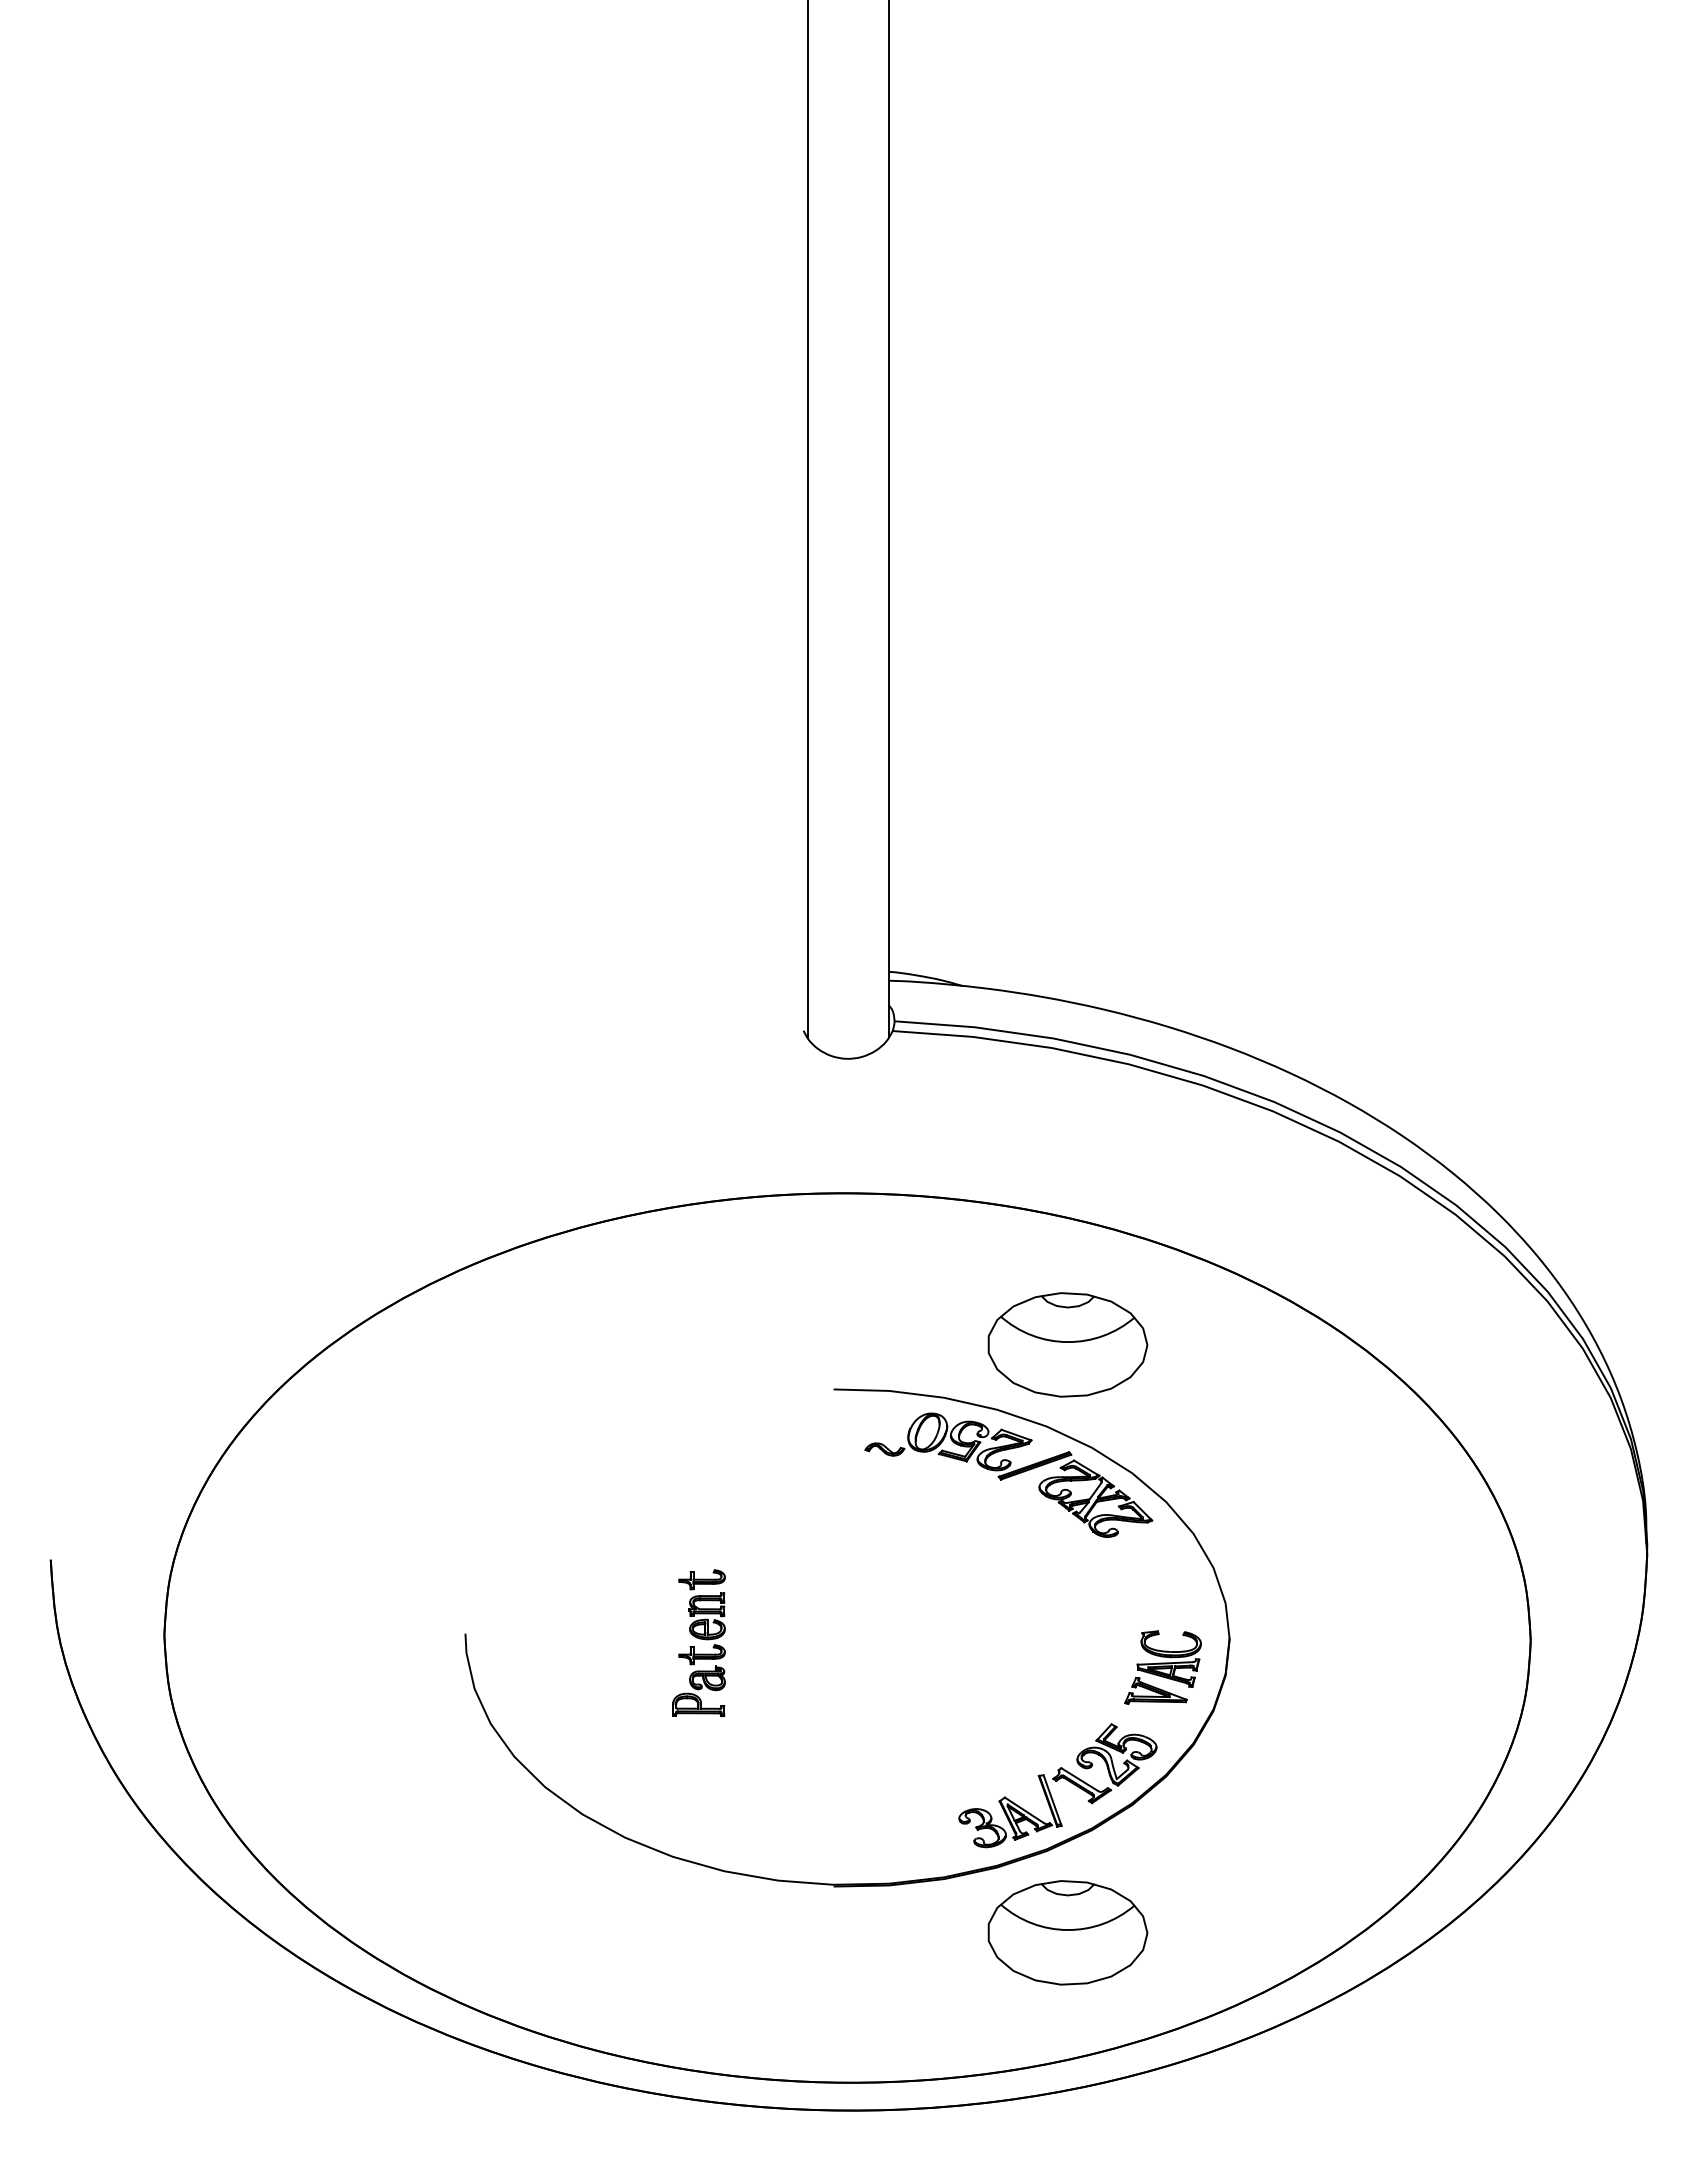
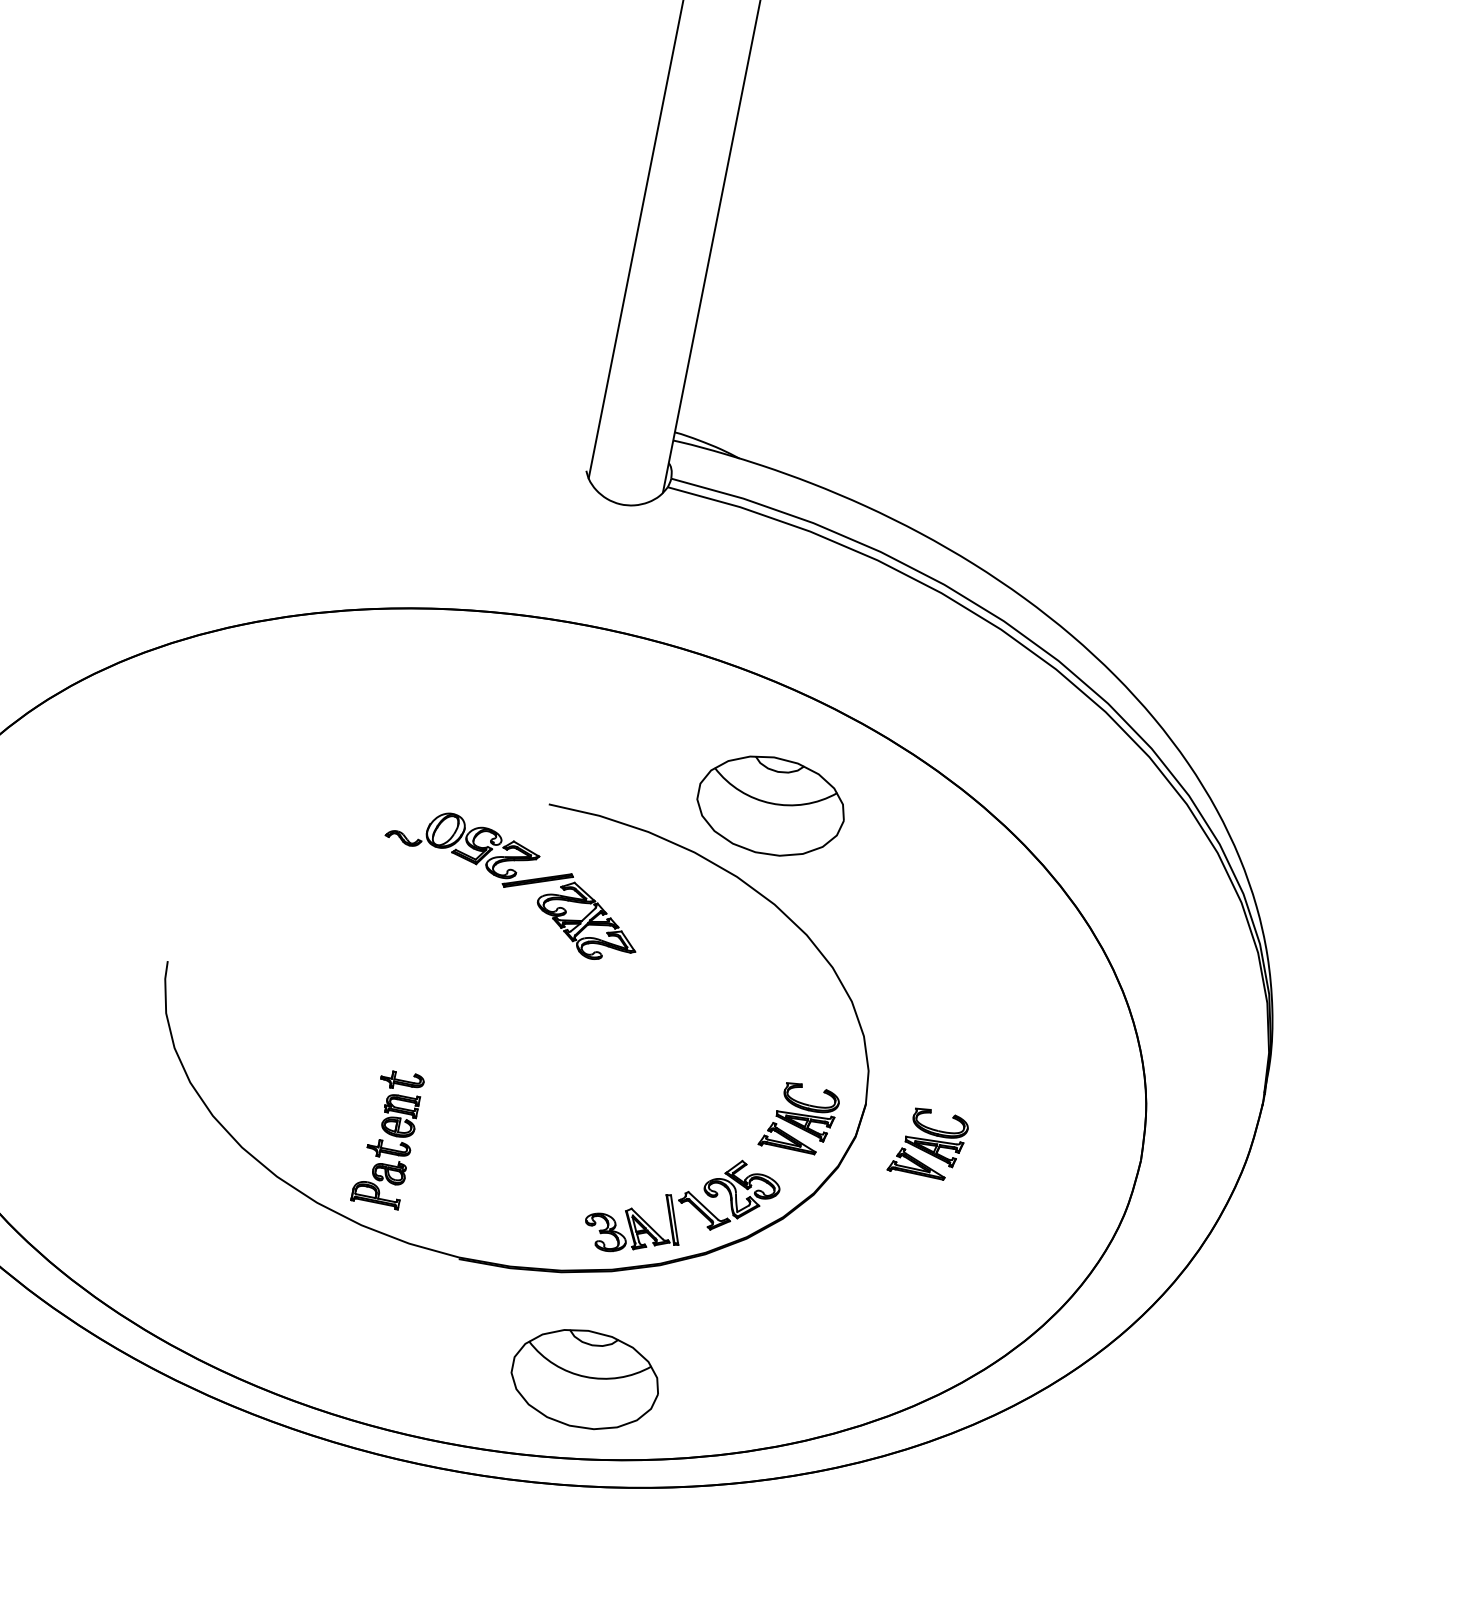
part: (1008, 1474) -> (512, 883), moved
part: (698, 1642) -> (387, 1137), moved
part: (1303, 1667) -> (928, 1143), added
part: (1067, 1932) -> (585, 1379), moved

